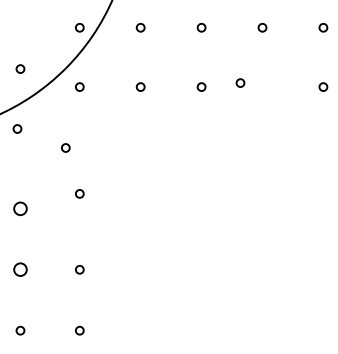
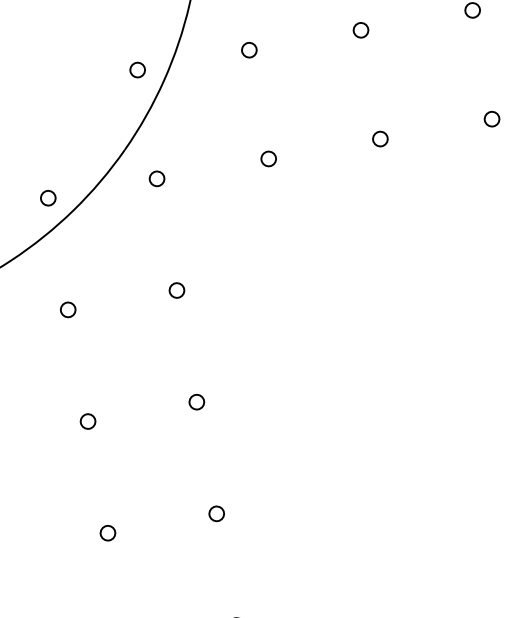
circle: (20, 68) -> (48, 197), moved
circle: (240, 82) -> (491, 118), moved
circle: (17, 128) -> (68, 308), moved
circle: (65, 147) -> (176, 289), moved
circle: (79, 193) -> (196, 401), moved
circle: (20, 208) -> (87, 420), size x0.62
circle: (20, 269) -> (107, 532), size x0.62

